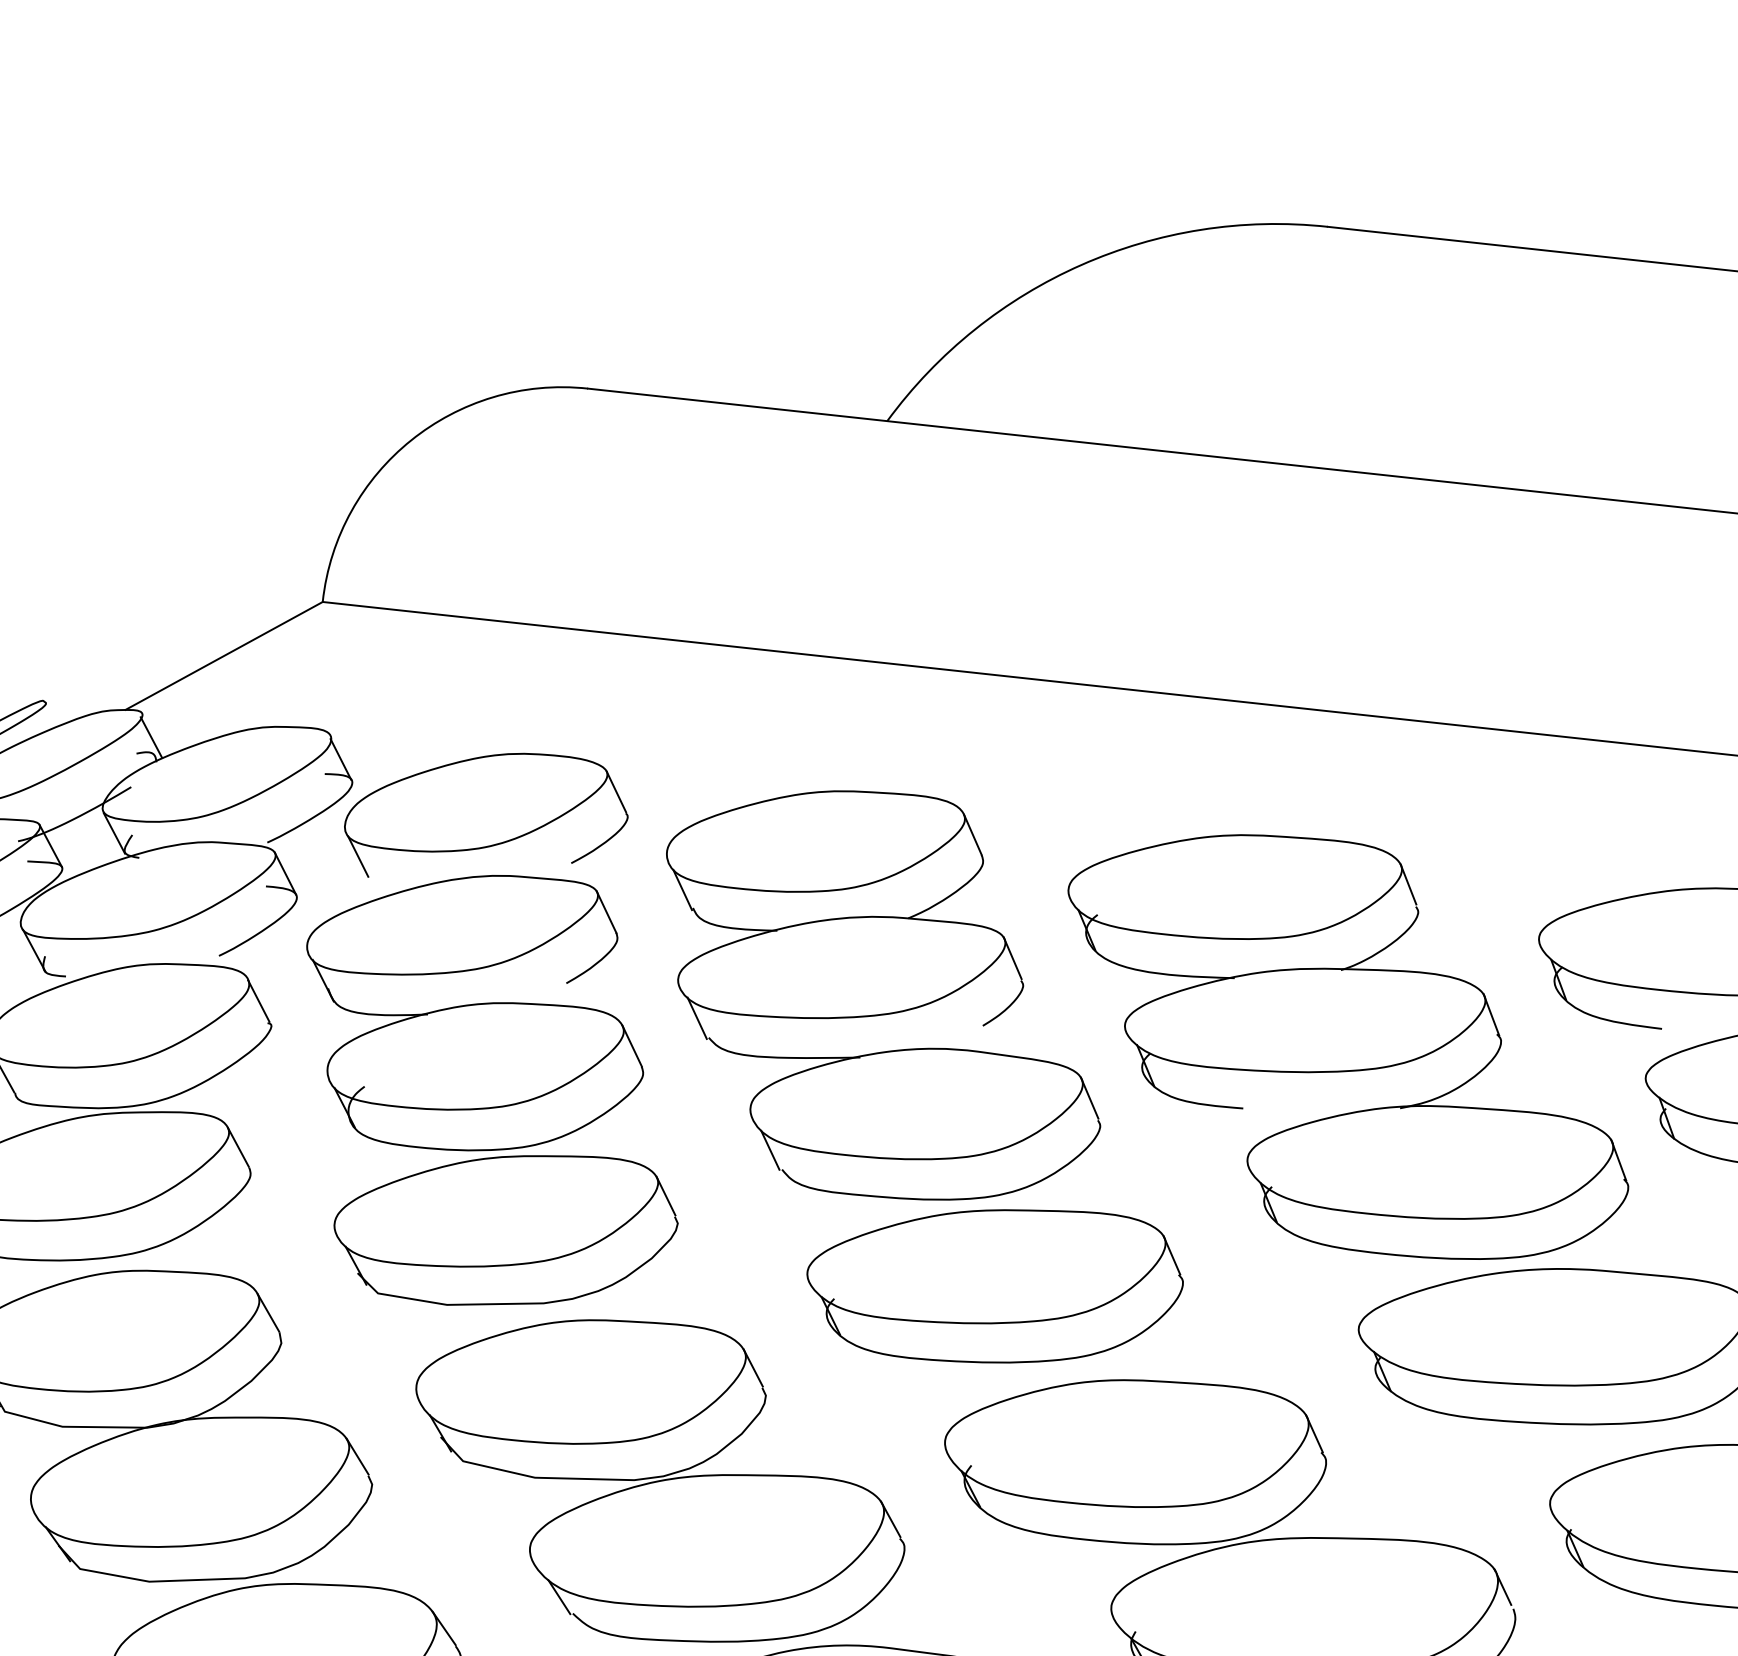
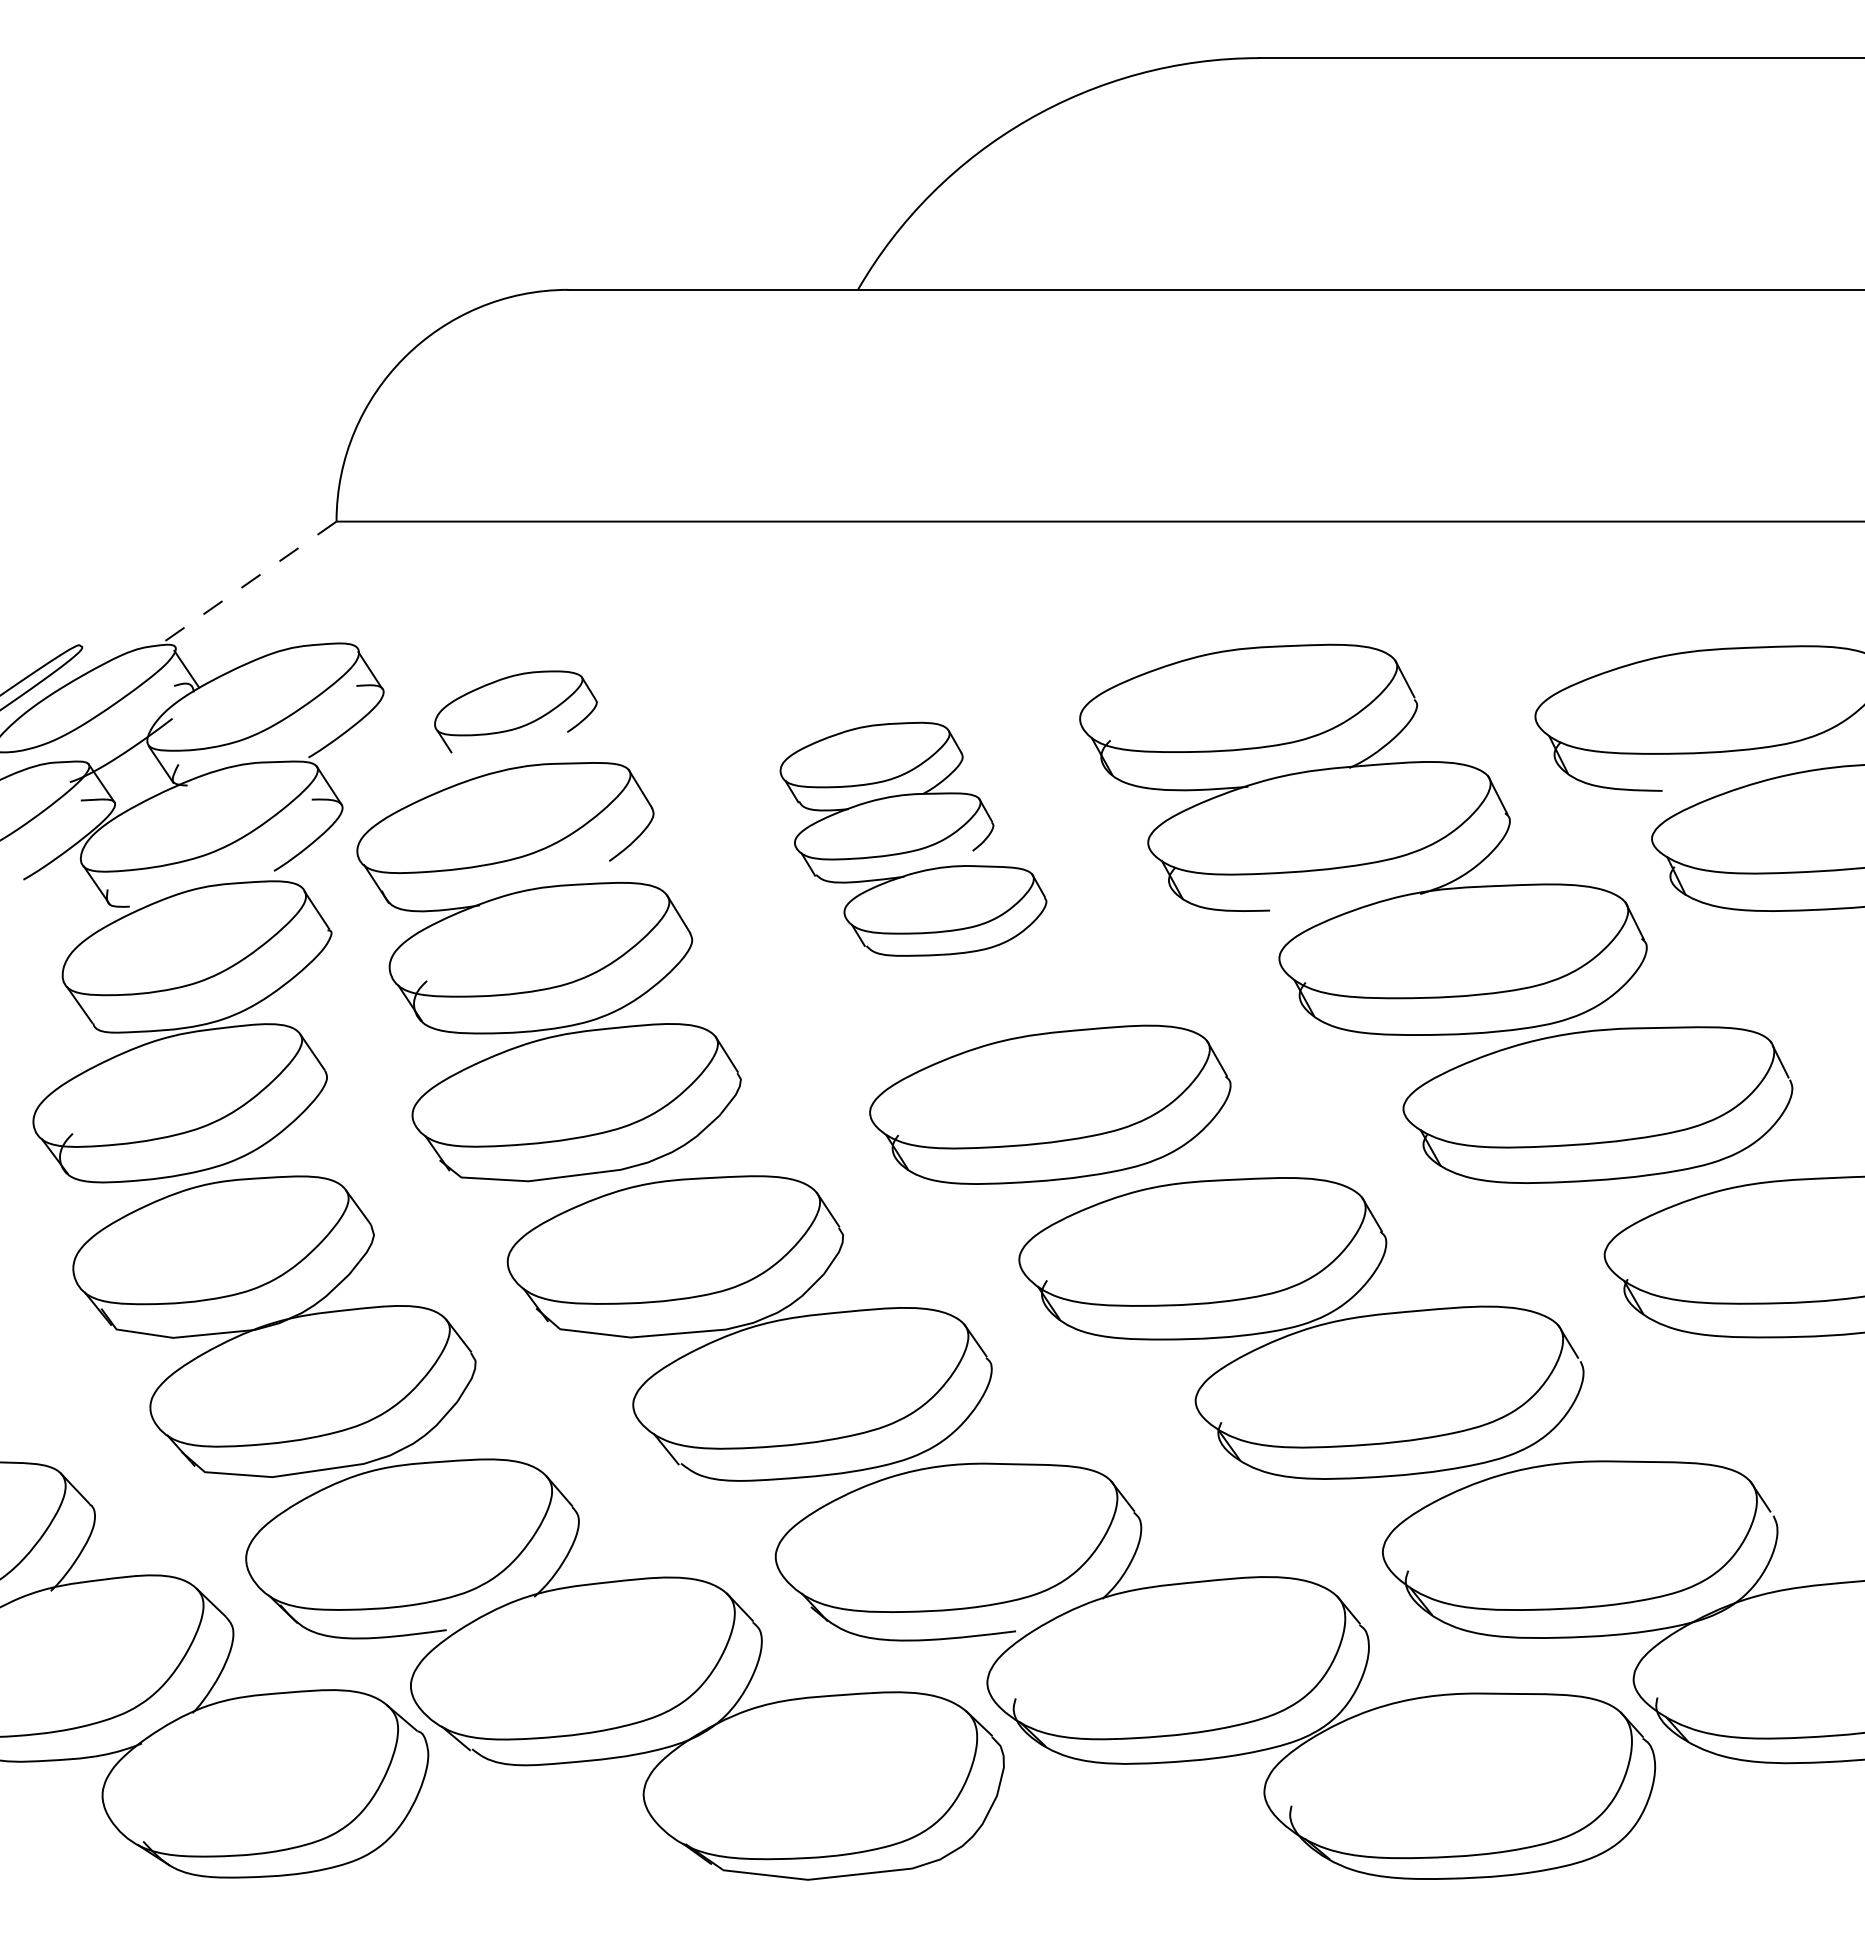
line: (223, 655) -> (247, 583), solid -> dashed
part: (486, 818) -> (515, 711), size x0.6
part: (882, 995) -> (913, 839), size x0.6

